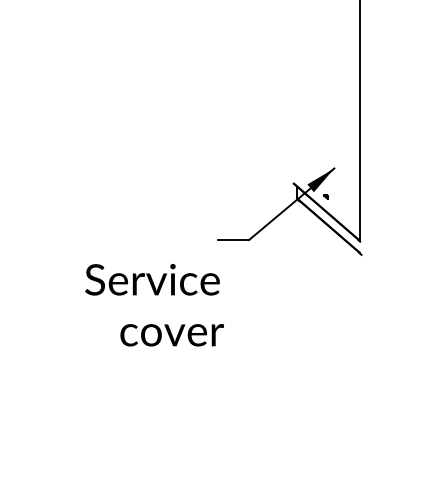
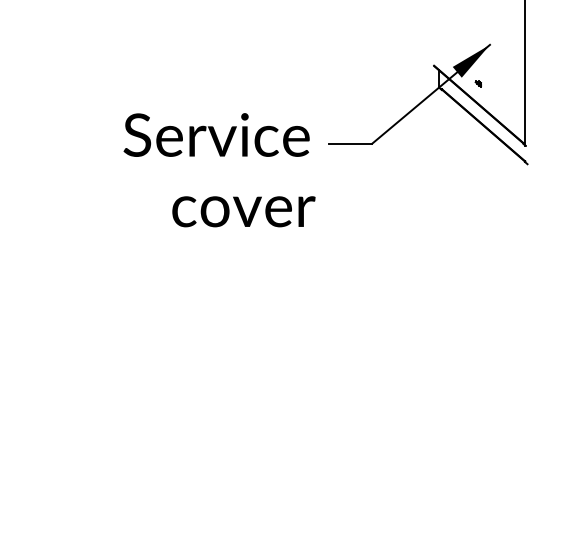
text: (154, 305) -> (219, 170), moved

